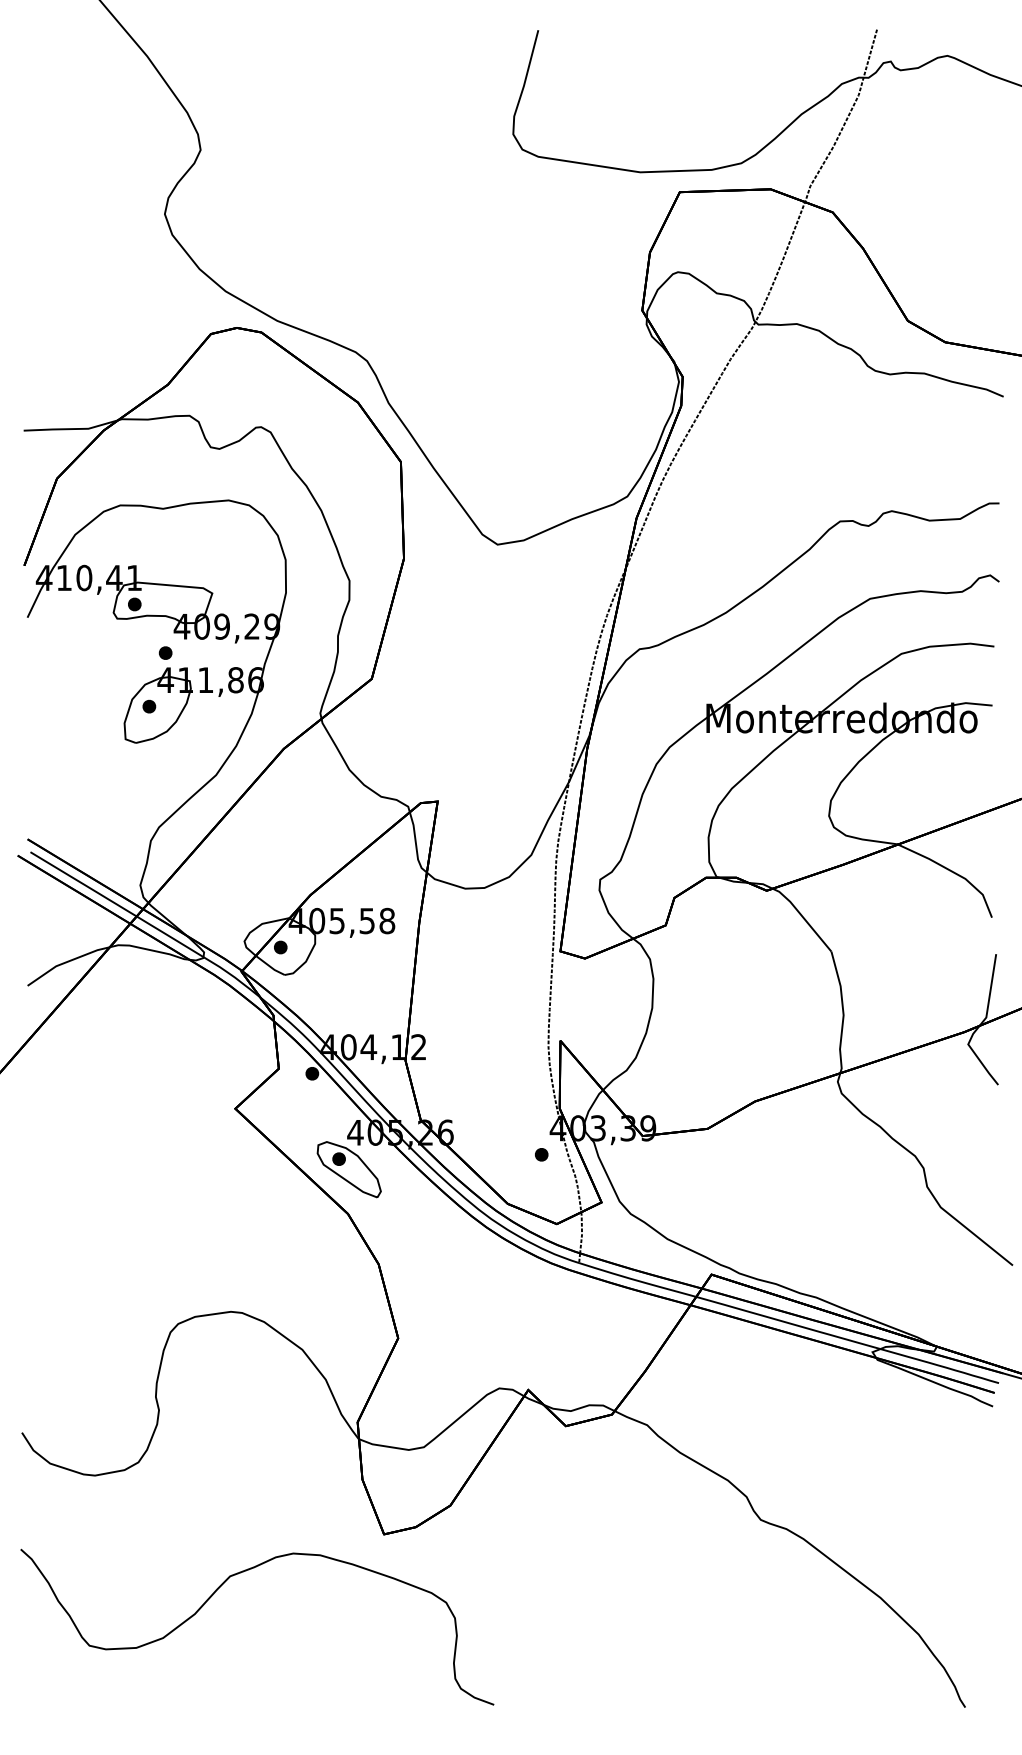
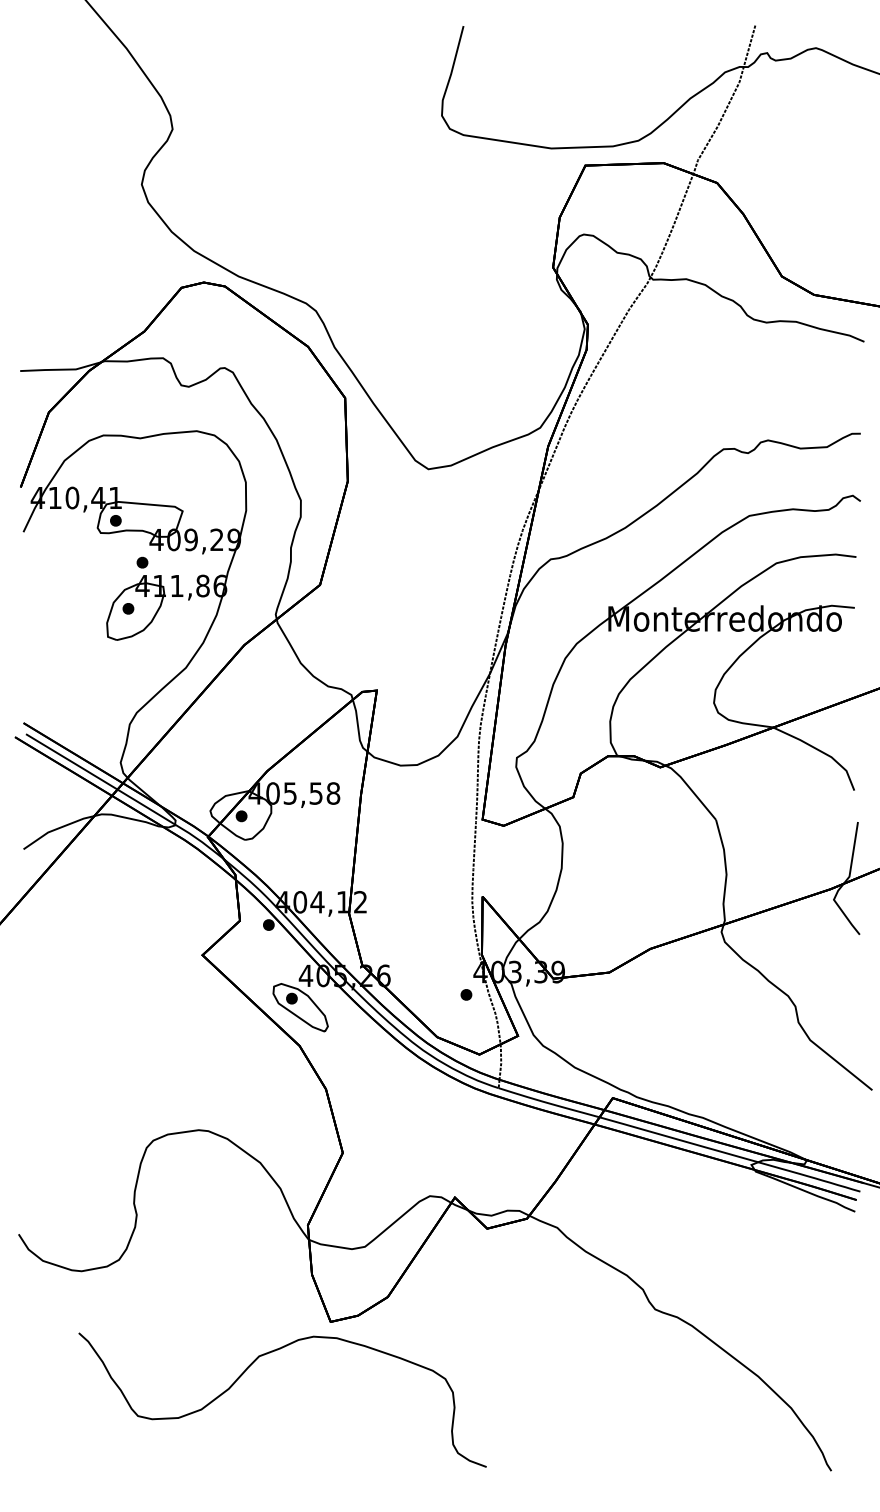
curve: (219, 1588) -> (250, 1366), moved

